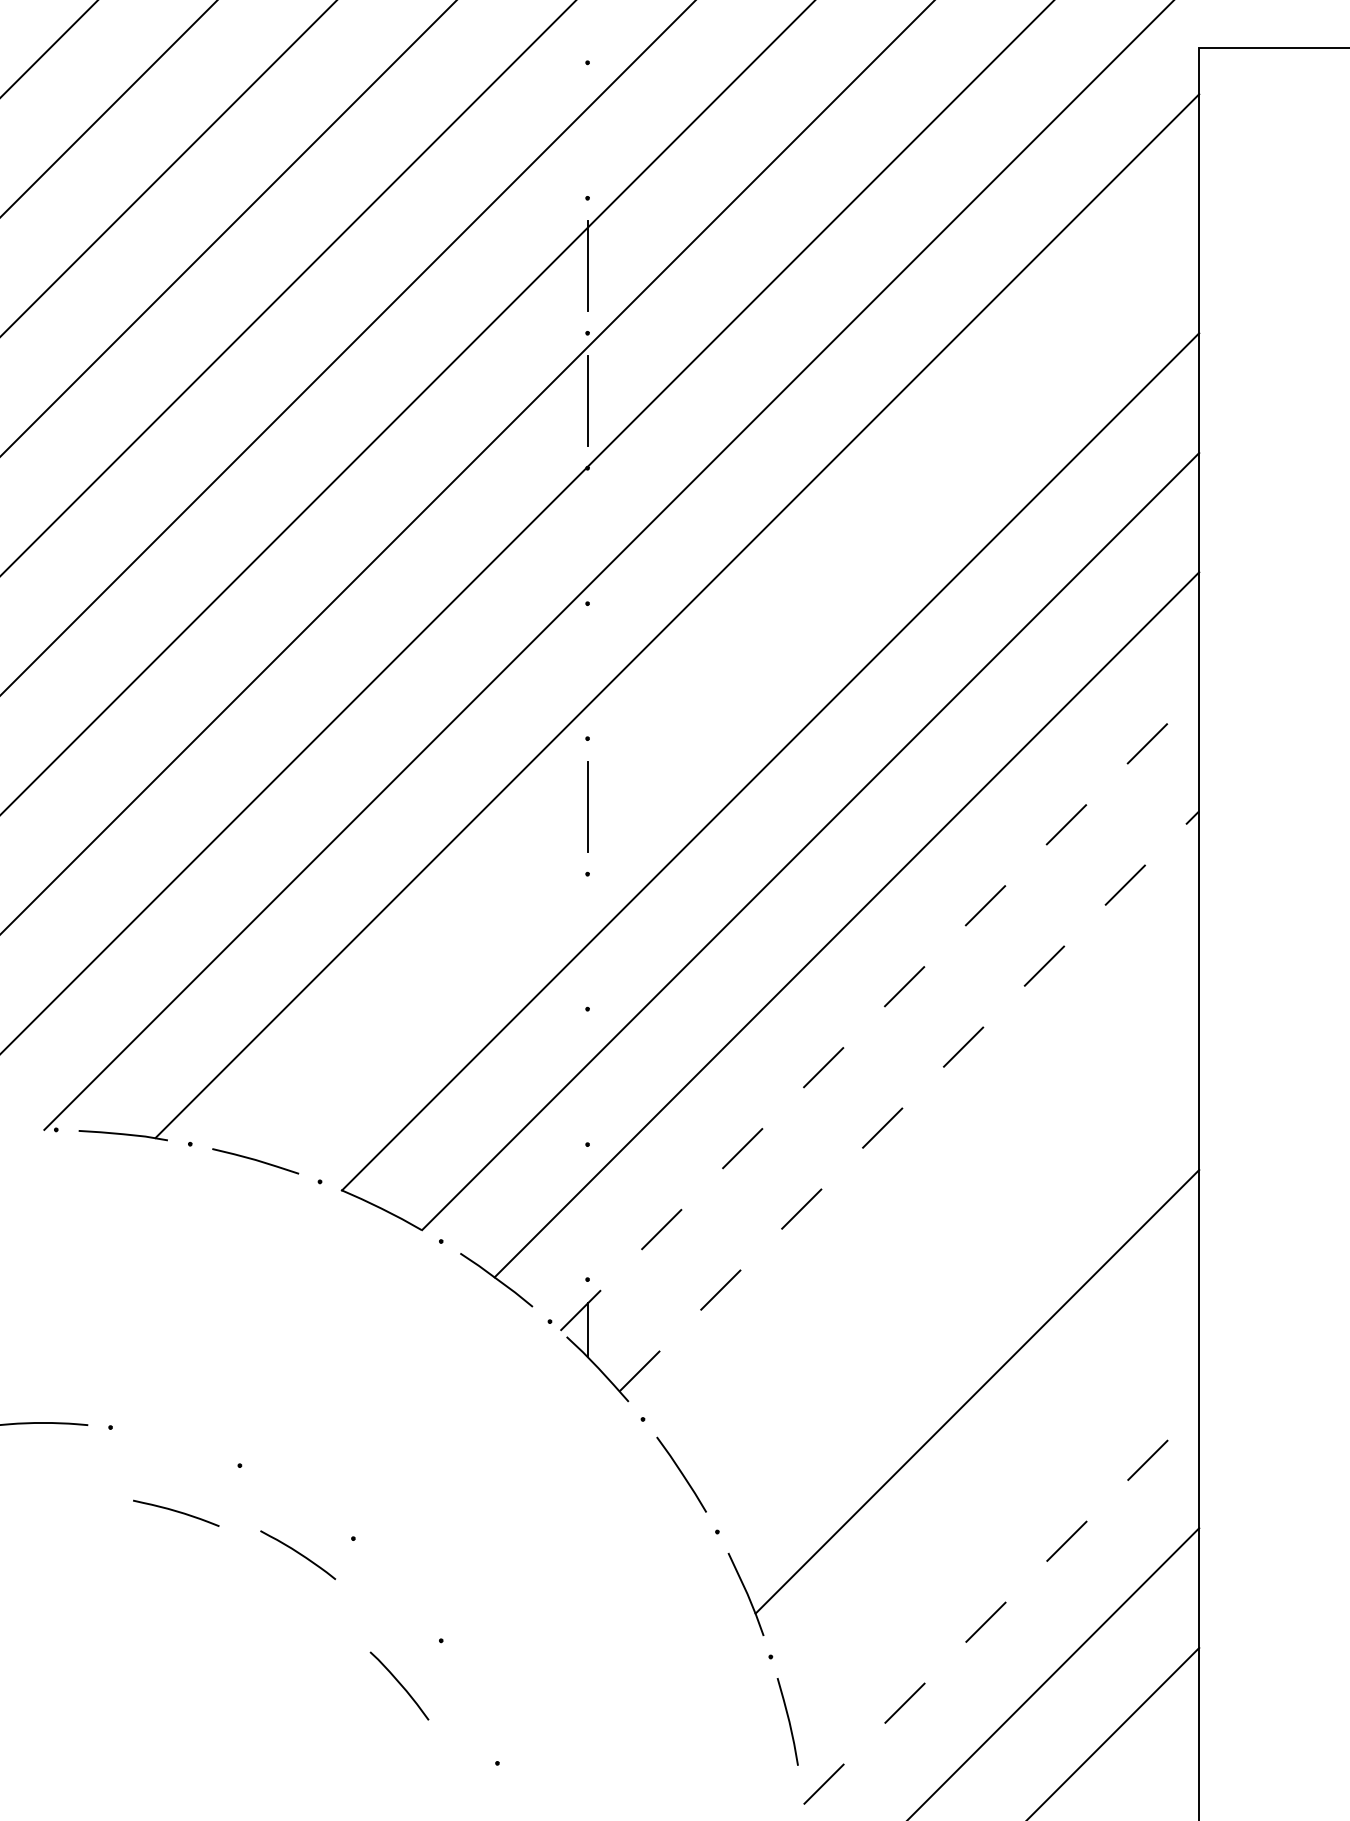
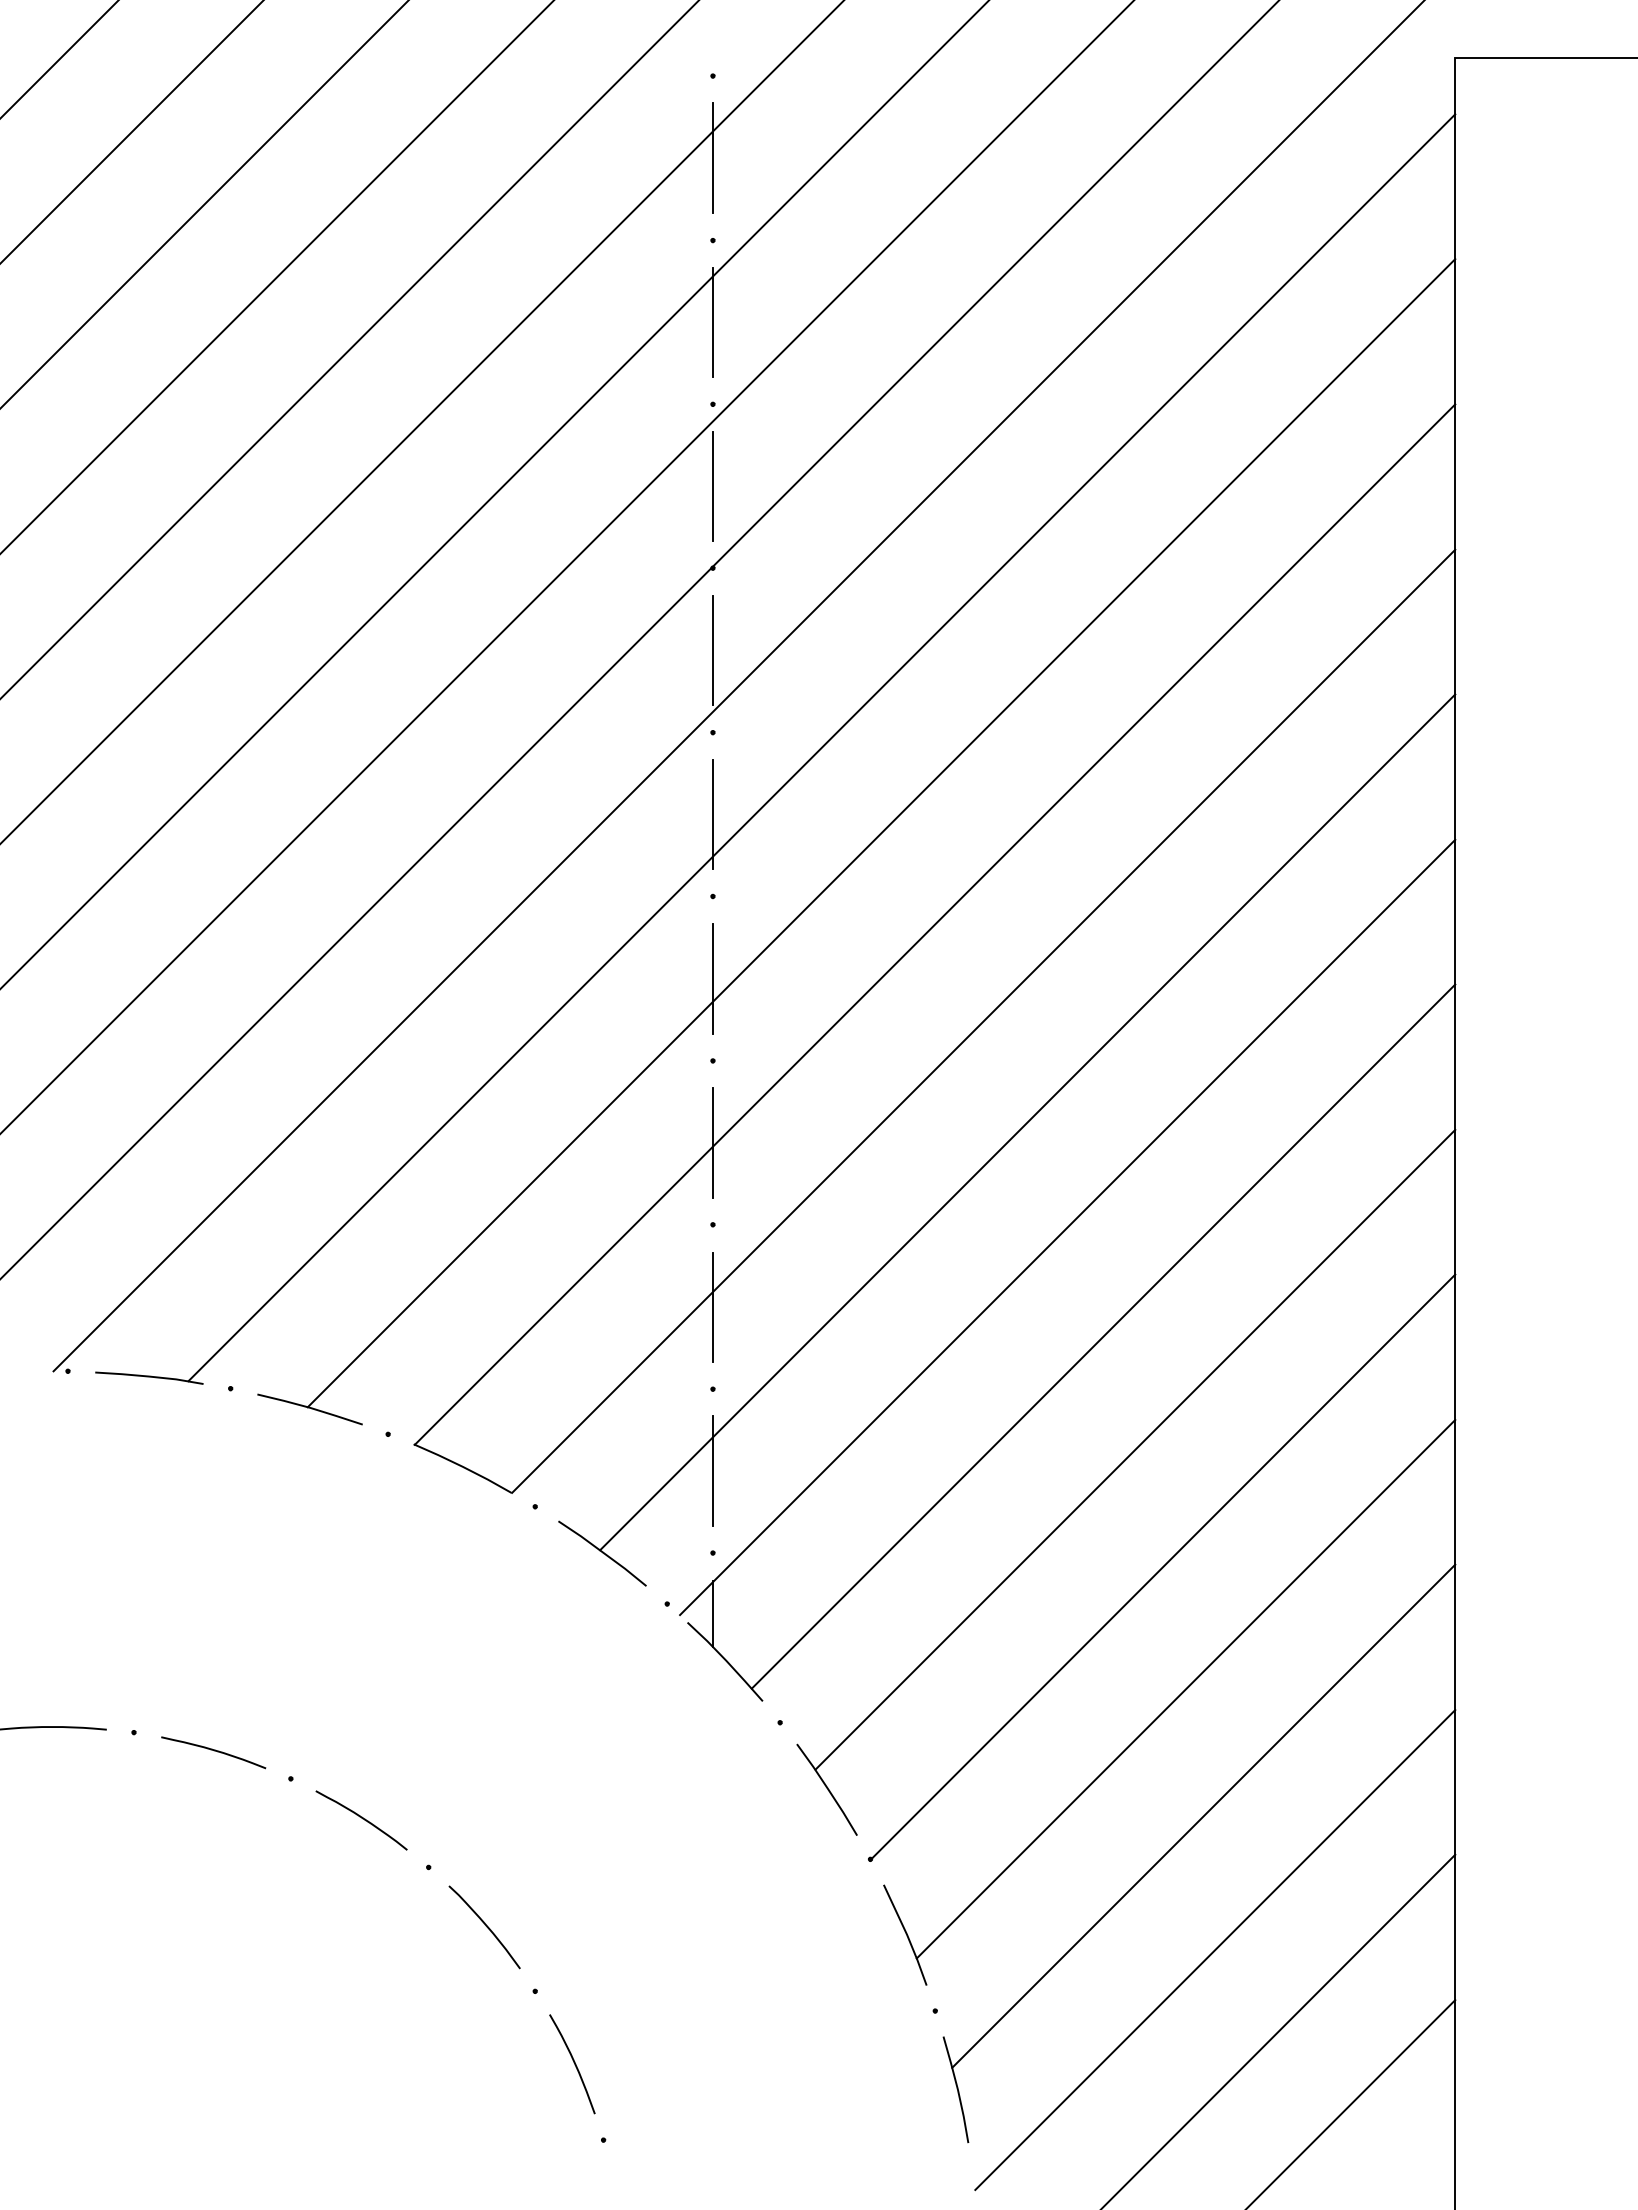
line: (588, 129) -> (713, 157), added
line: (588, 536) -> (713, 650), added
line: (588, 671) -> (713, 814), added
line: (726, 686) -> (881, 833), added
line: (588, 941) -> (713, 1142), added
line: (880, 1011) -> (1068, 1227), dashed -> solid
line: (588, 1077) -> (713, 1307), added
line: (909, 1101) -> (1103, 1336), dashed -> solid
line: (935, 1194) -> (1135, 1449), added
line: (588, 1211) -> (713, 1470), added
line: (958, 1290) -> (1162, 1566), added
line: (991, 1495) -> (1203, 1815), added
curve: (176, 1512) -> (214, 1751), moved
curve: (298, 1554) -> (362, 1819), moved
line: (1001, 1606) -> (1215, 1949), dashed -> solid
curve: (400, 1685) -> (485, 1926), moved
curve: (473, 1701) -> (574, 2064), added

